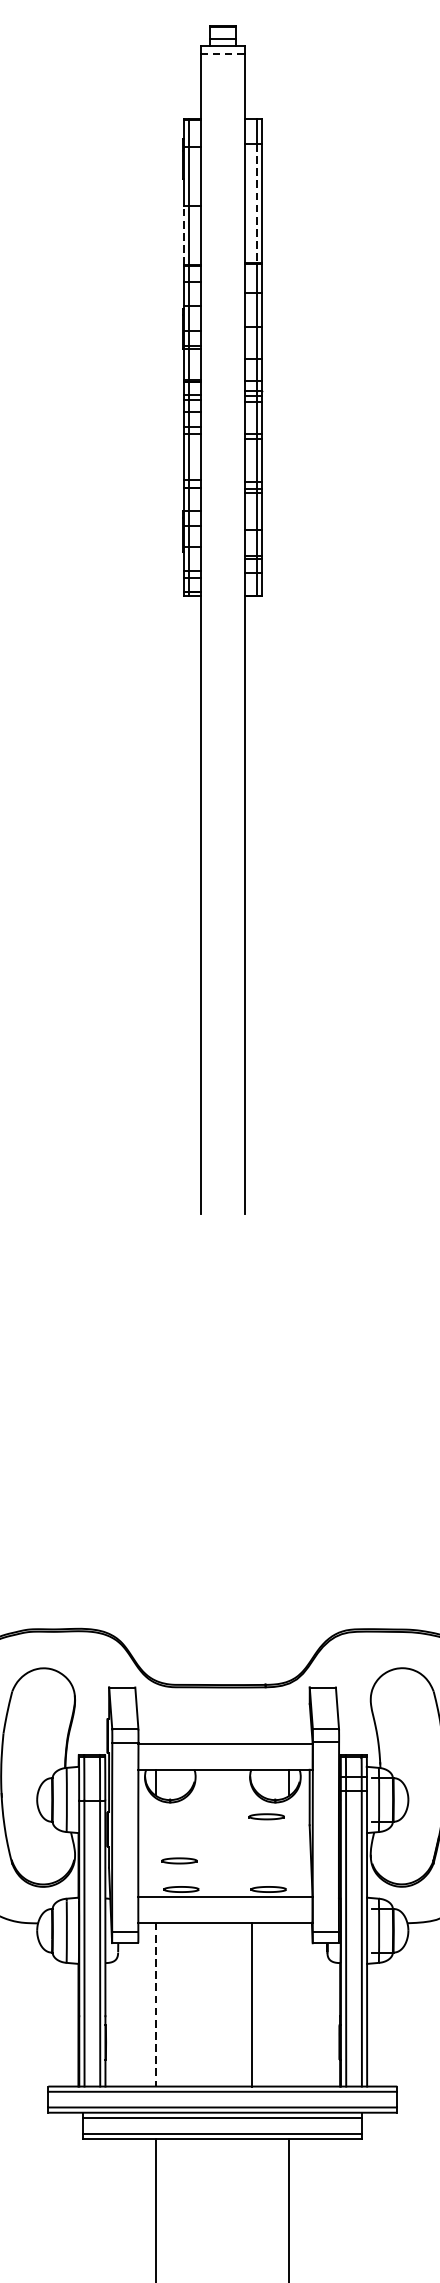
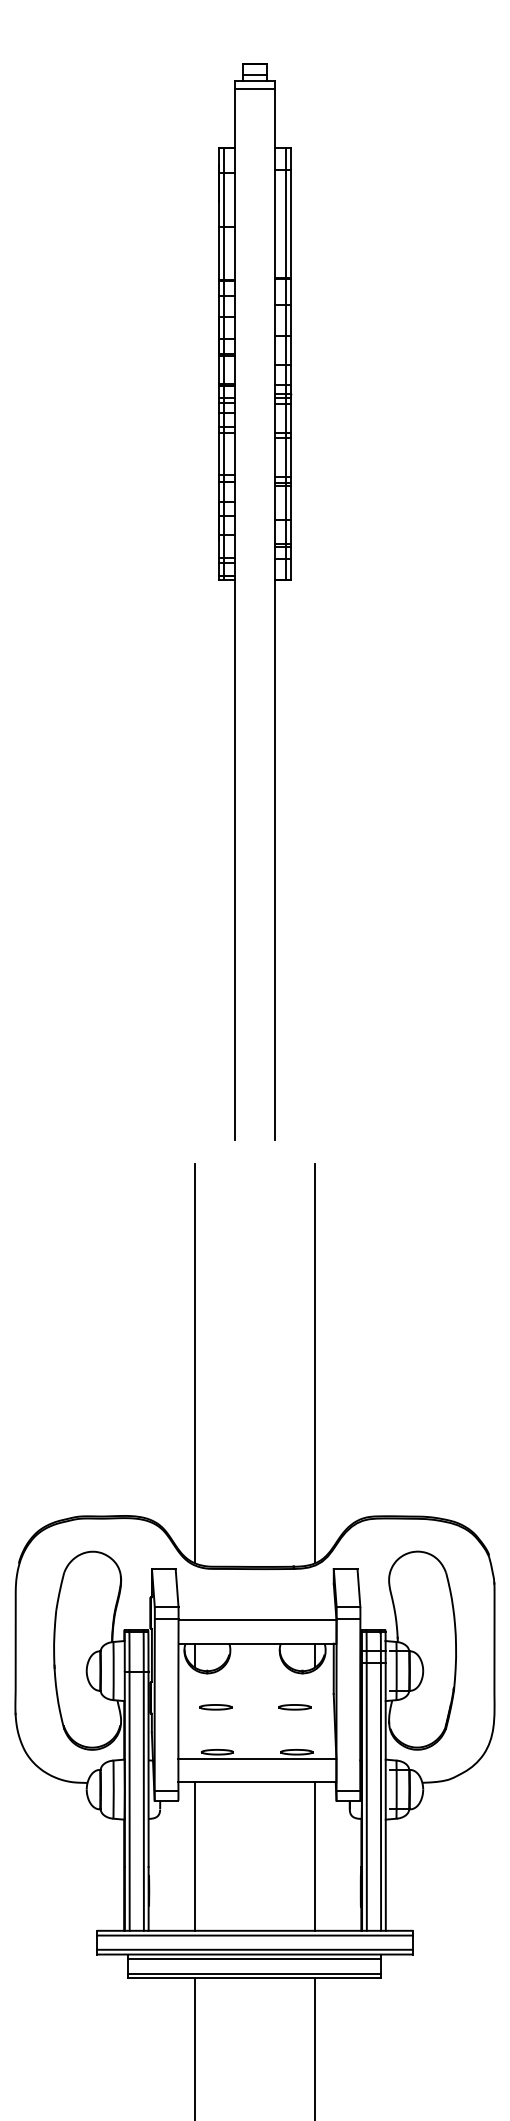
line: (222, 53) -> (254, 88), dashed -> solid
line: (256, 203) -> (285, 224), dashed -> solid
line: (183, 235) -> (219, 253), dashed -> solid
line: (156, 1459) -> (194, 1362), added
line: (289, 1459) -> (315, 1362), added
part: (266, 1816) -> (294, 1707), moved
part: (179, 1861) -> (215, 1707), moved
line: (252, 2004) -> (315, 1856), moved
line: (156, 2005) -> (194, 1857), dashed -> solid

